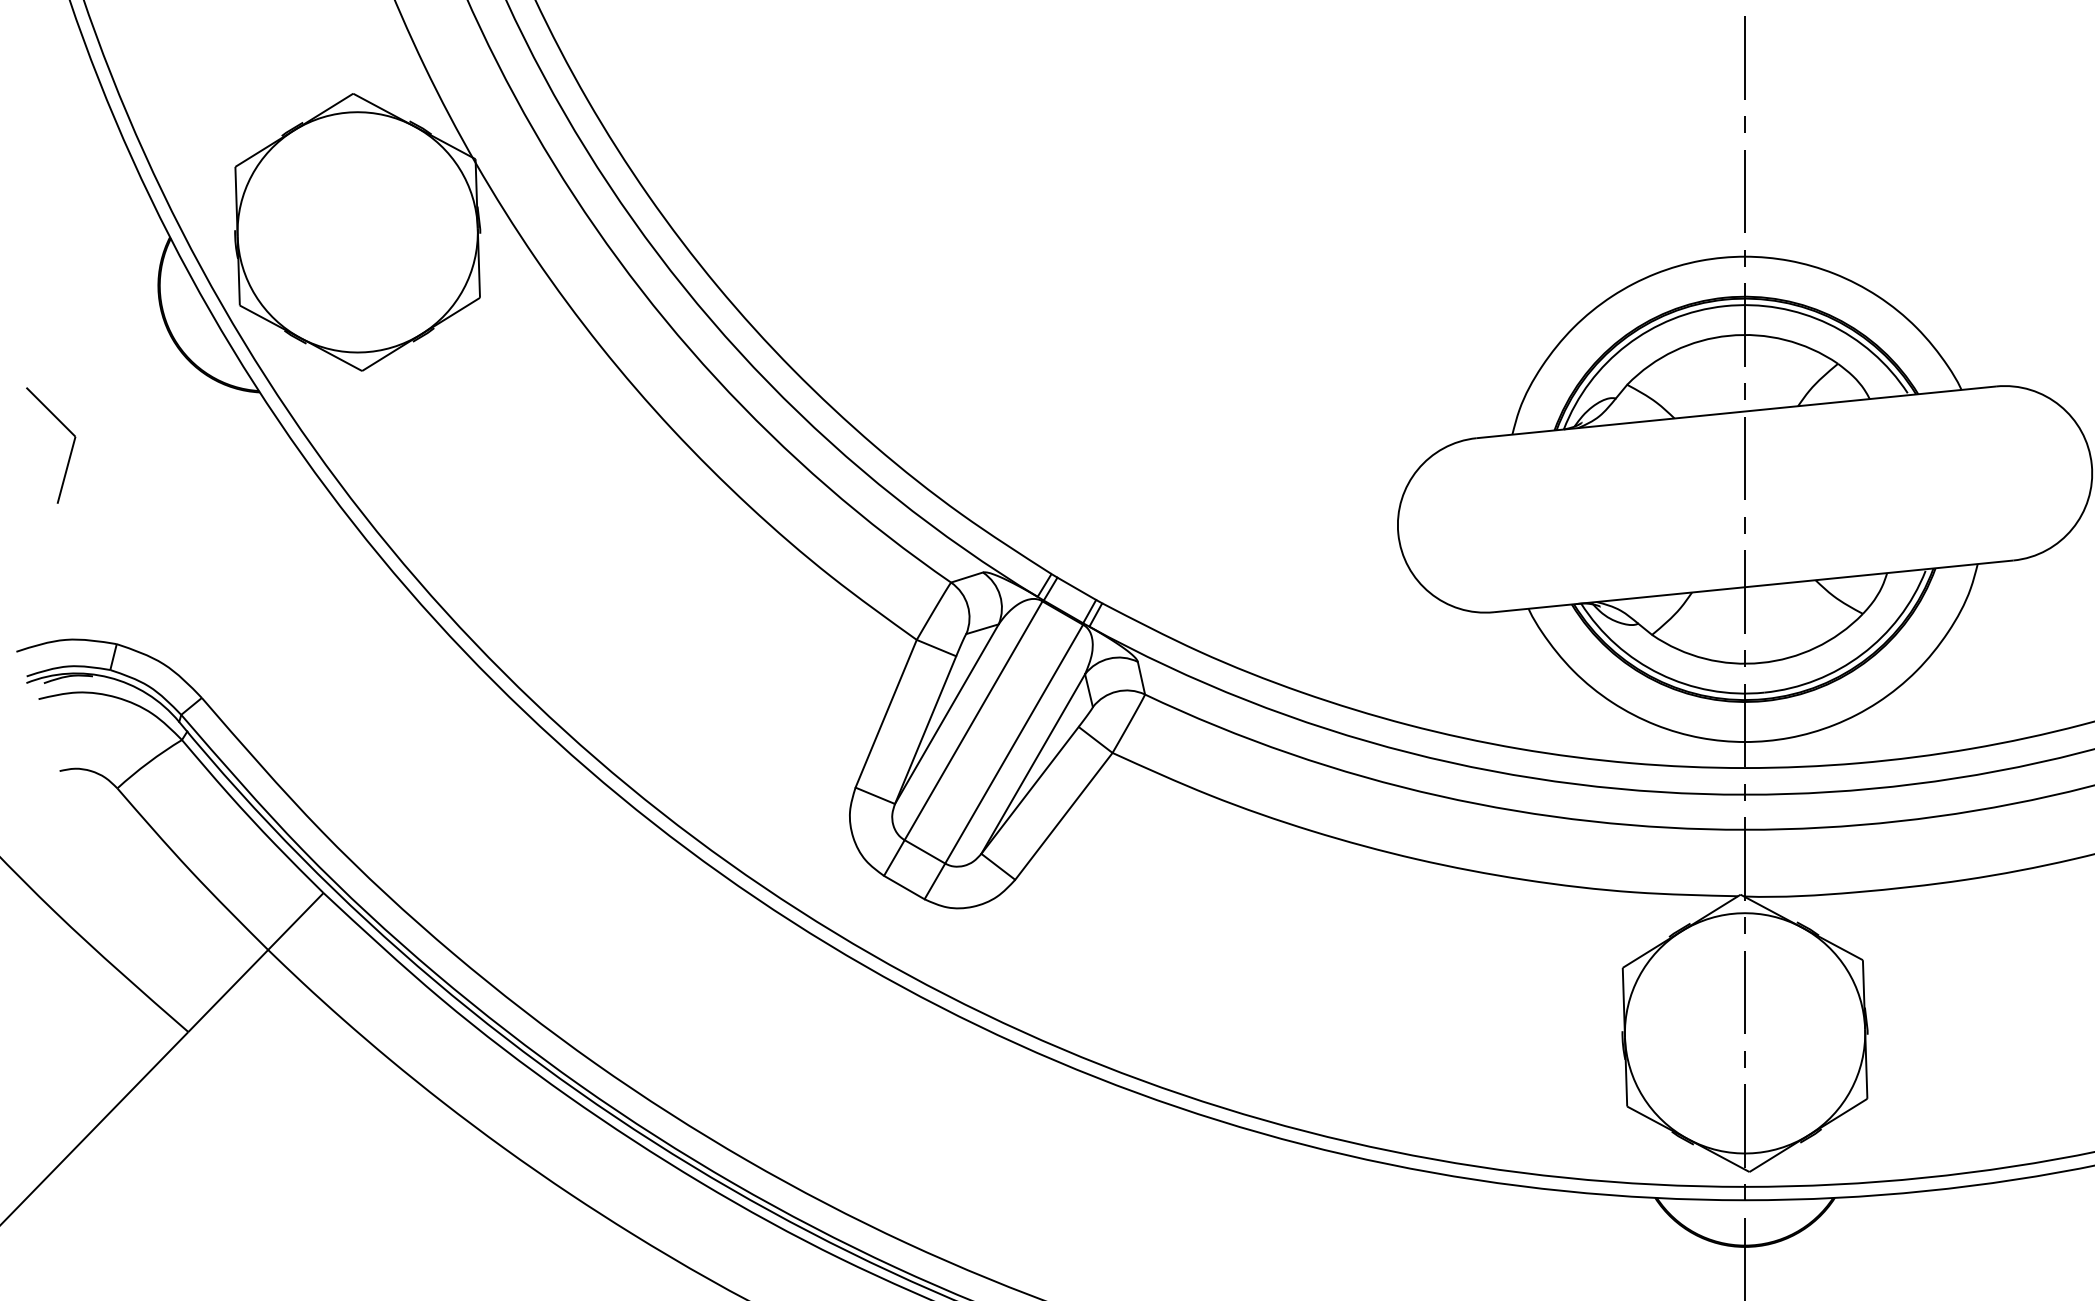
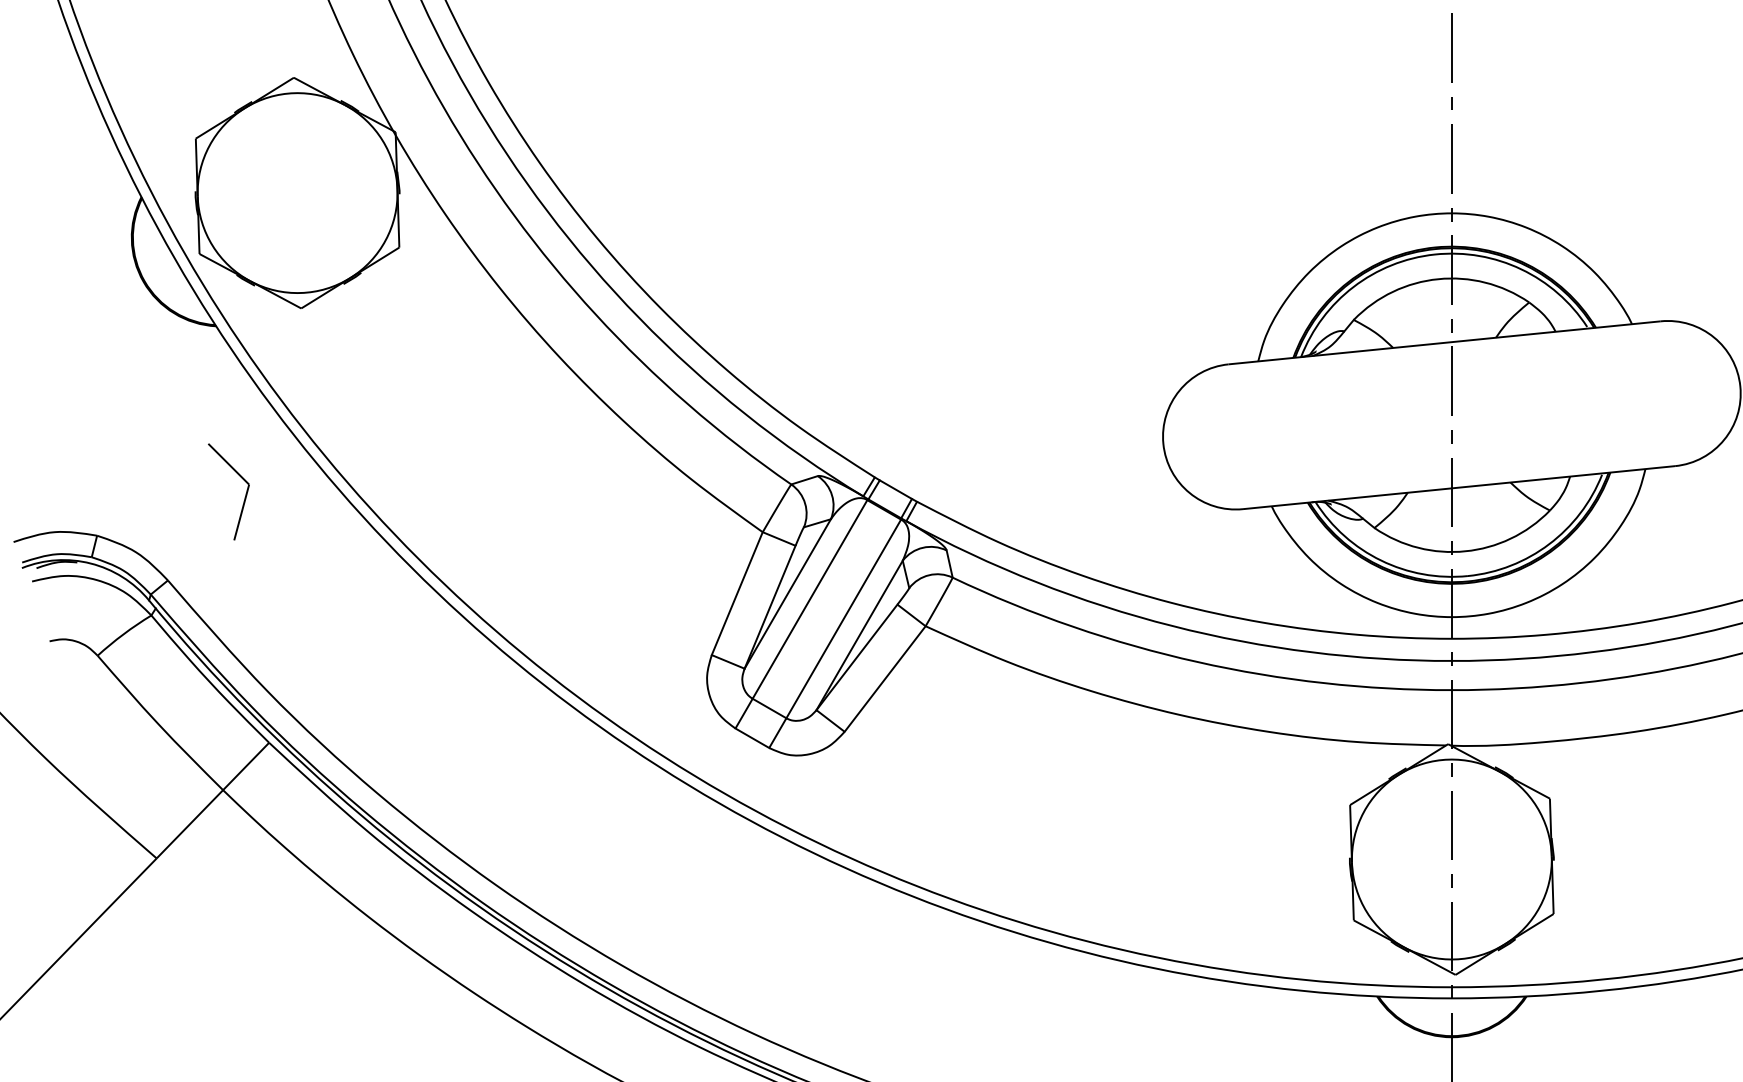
part: (70, 450) -> (245, 496), moved

